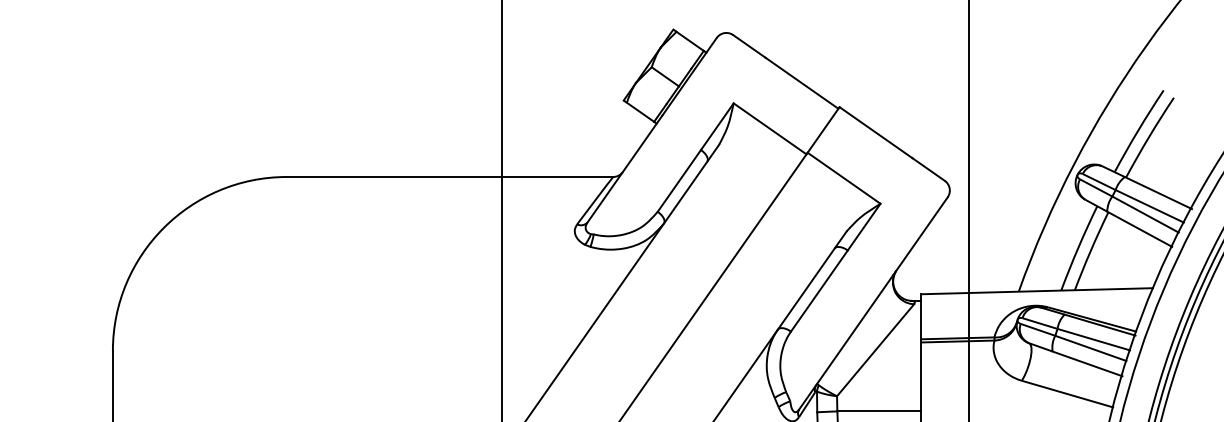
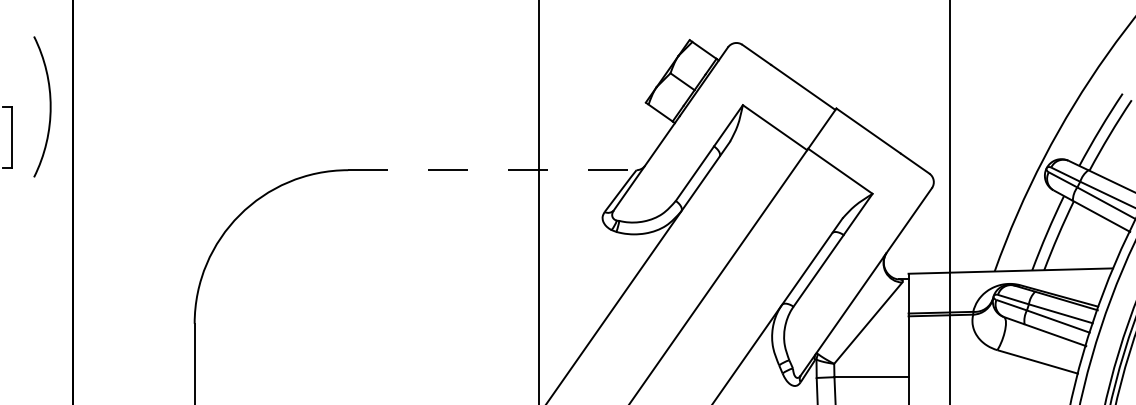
line: (450, 177) -> (492, 170), solid -> dashed

